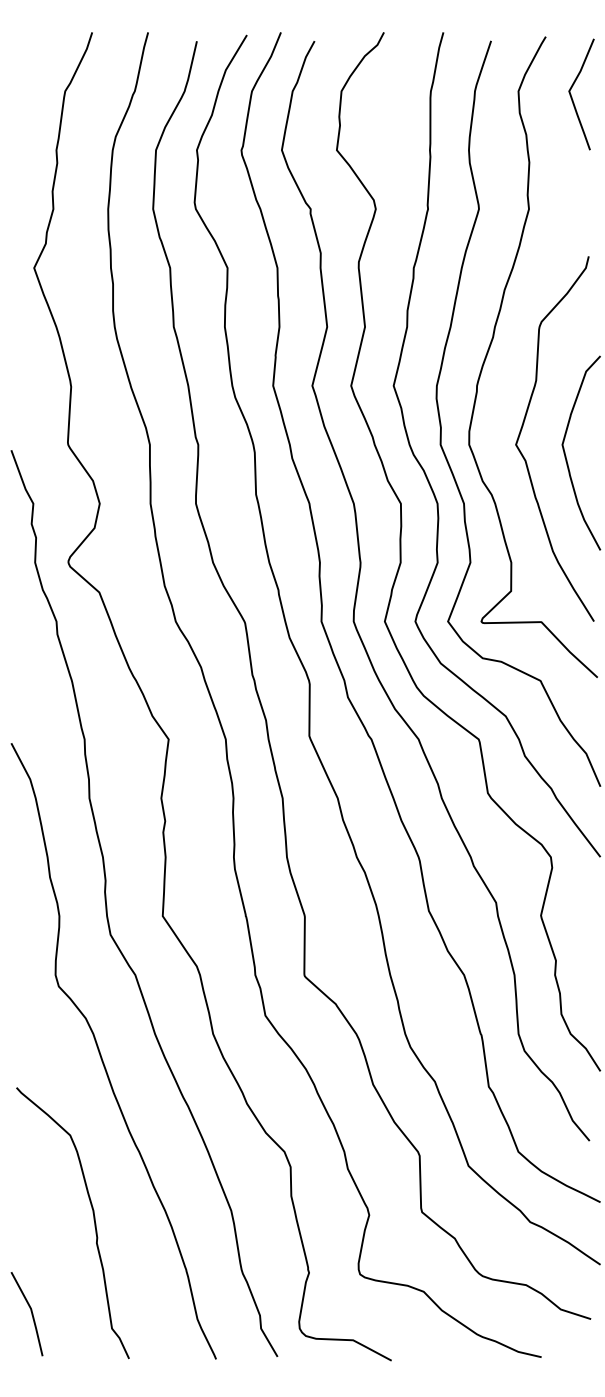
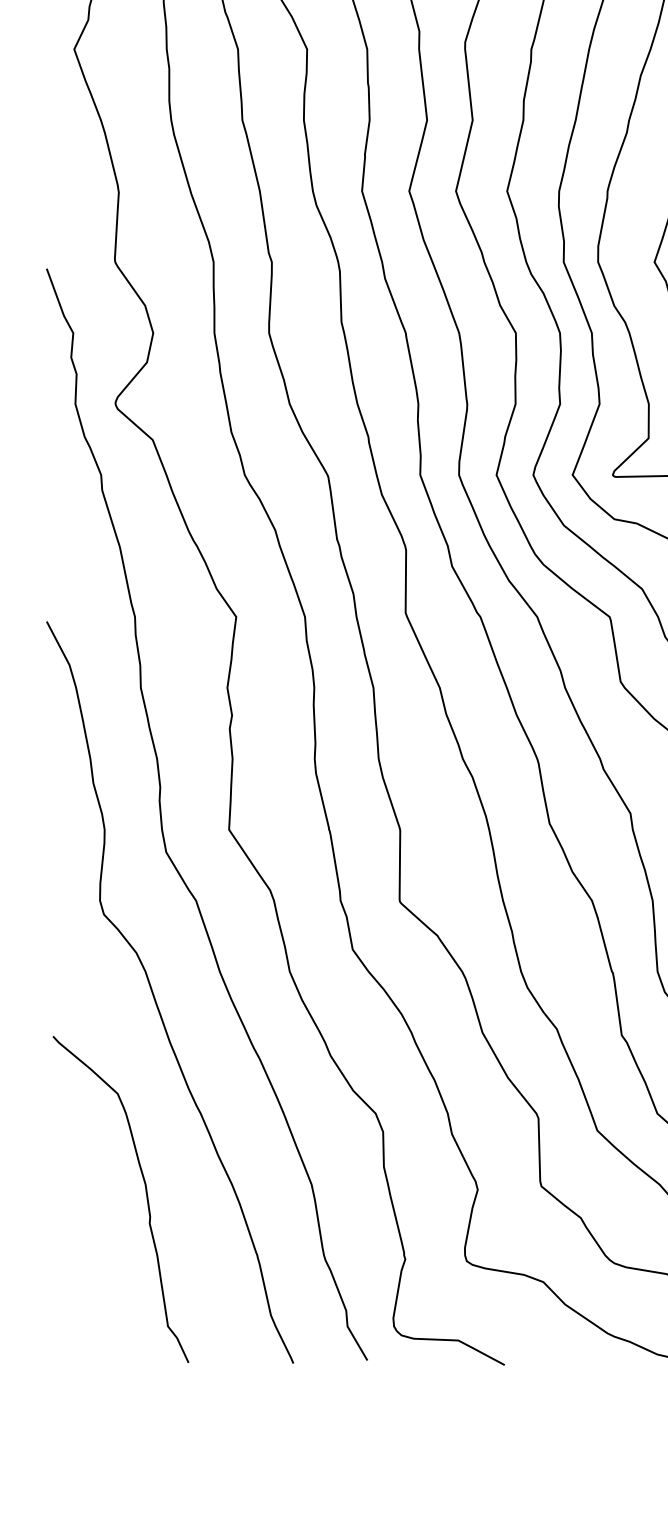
line: (30, 1311) -> (69, 1305), removed

